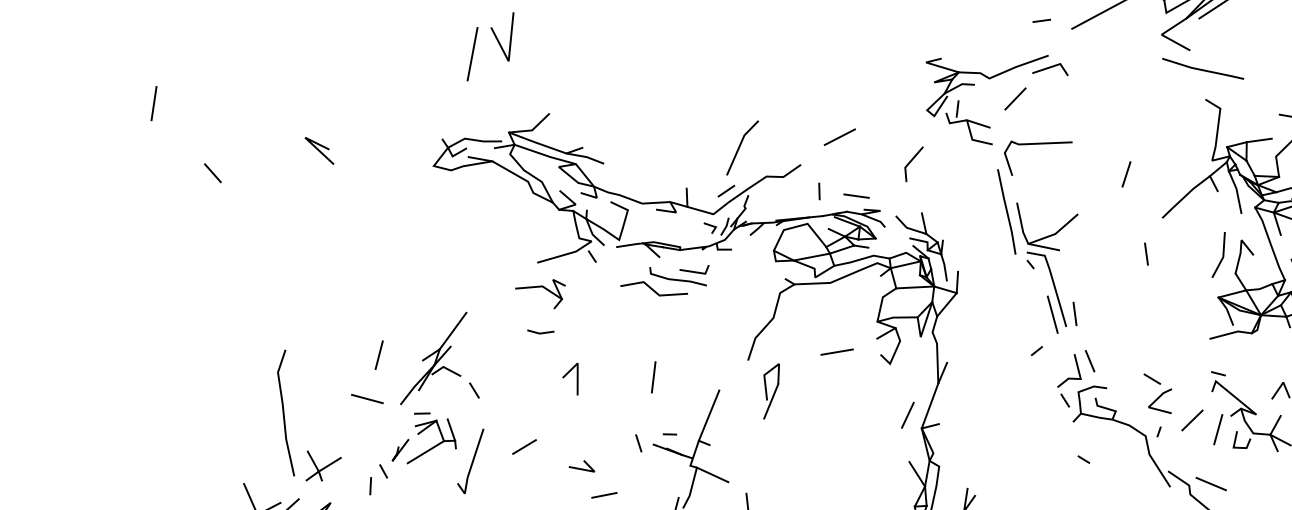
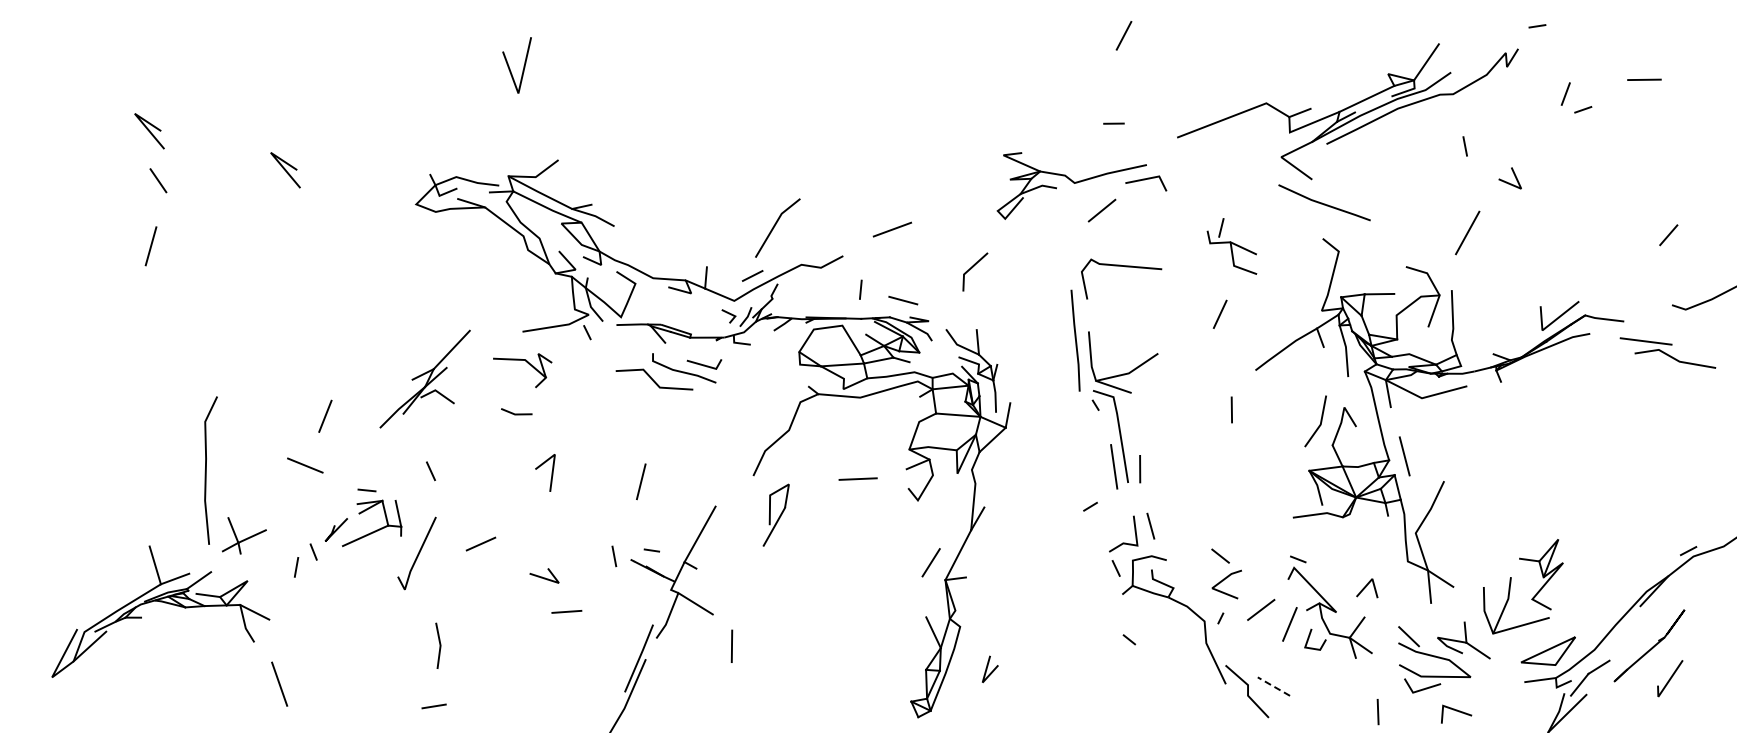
line: (1041, 20) -> (1113, 123), moved
line: (472, 53) -> (477, 79), removed
line: (153, 103) -> (150, 246), moved
part: (968, 123) -> (1231, 246), moved
line: (200, 132) -> (149, 131), added
part: (433, 358) -> (424, 378), moved
line: (1210, 484) -> (1273, 686), solid -> dashed

